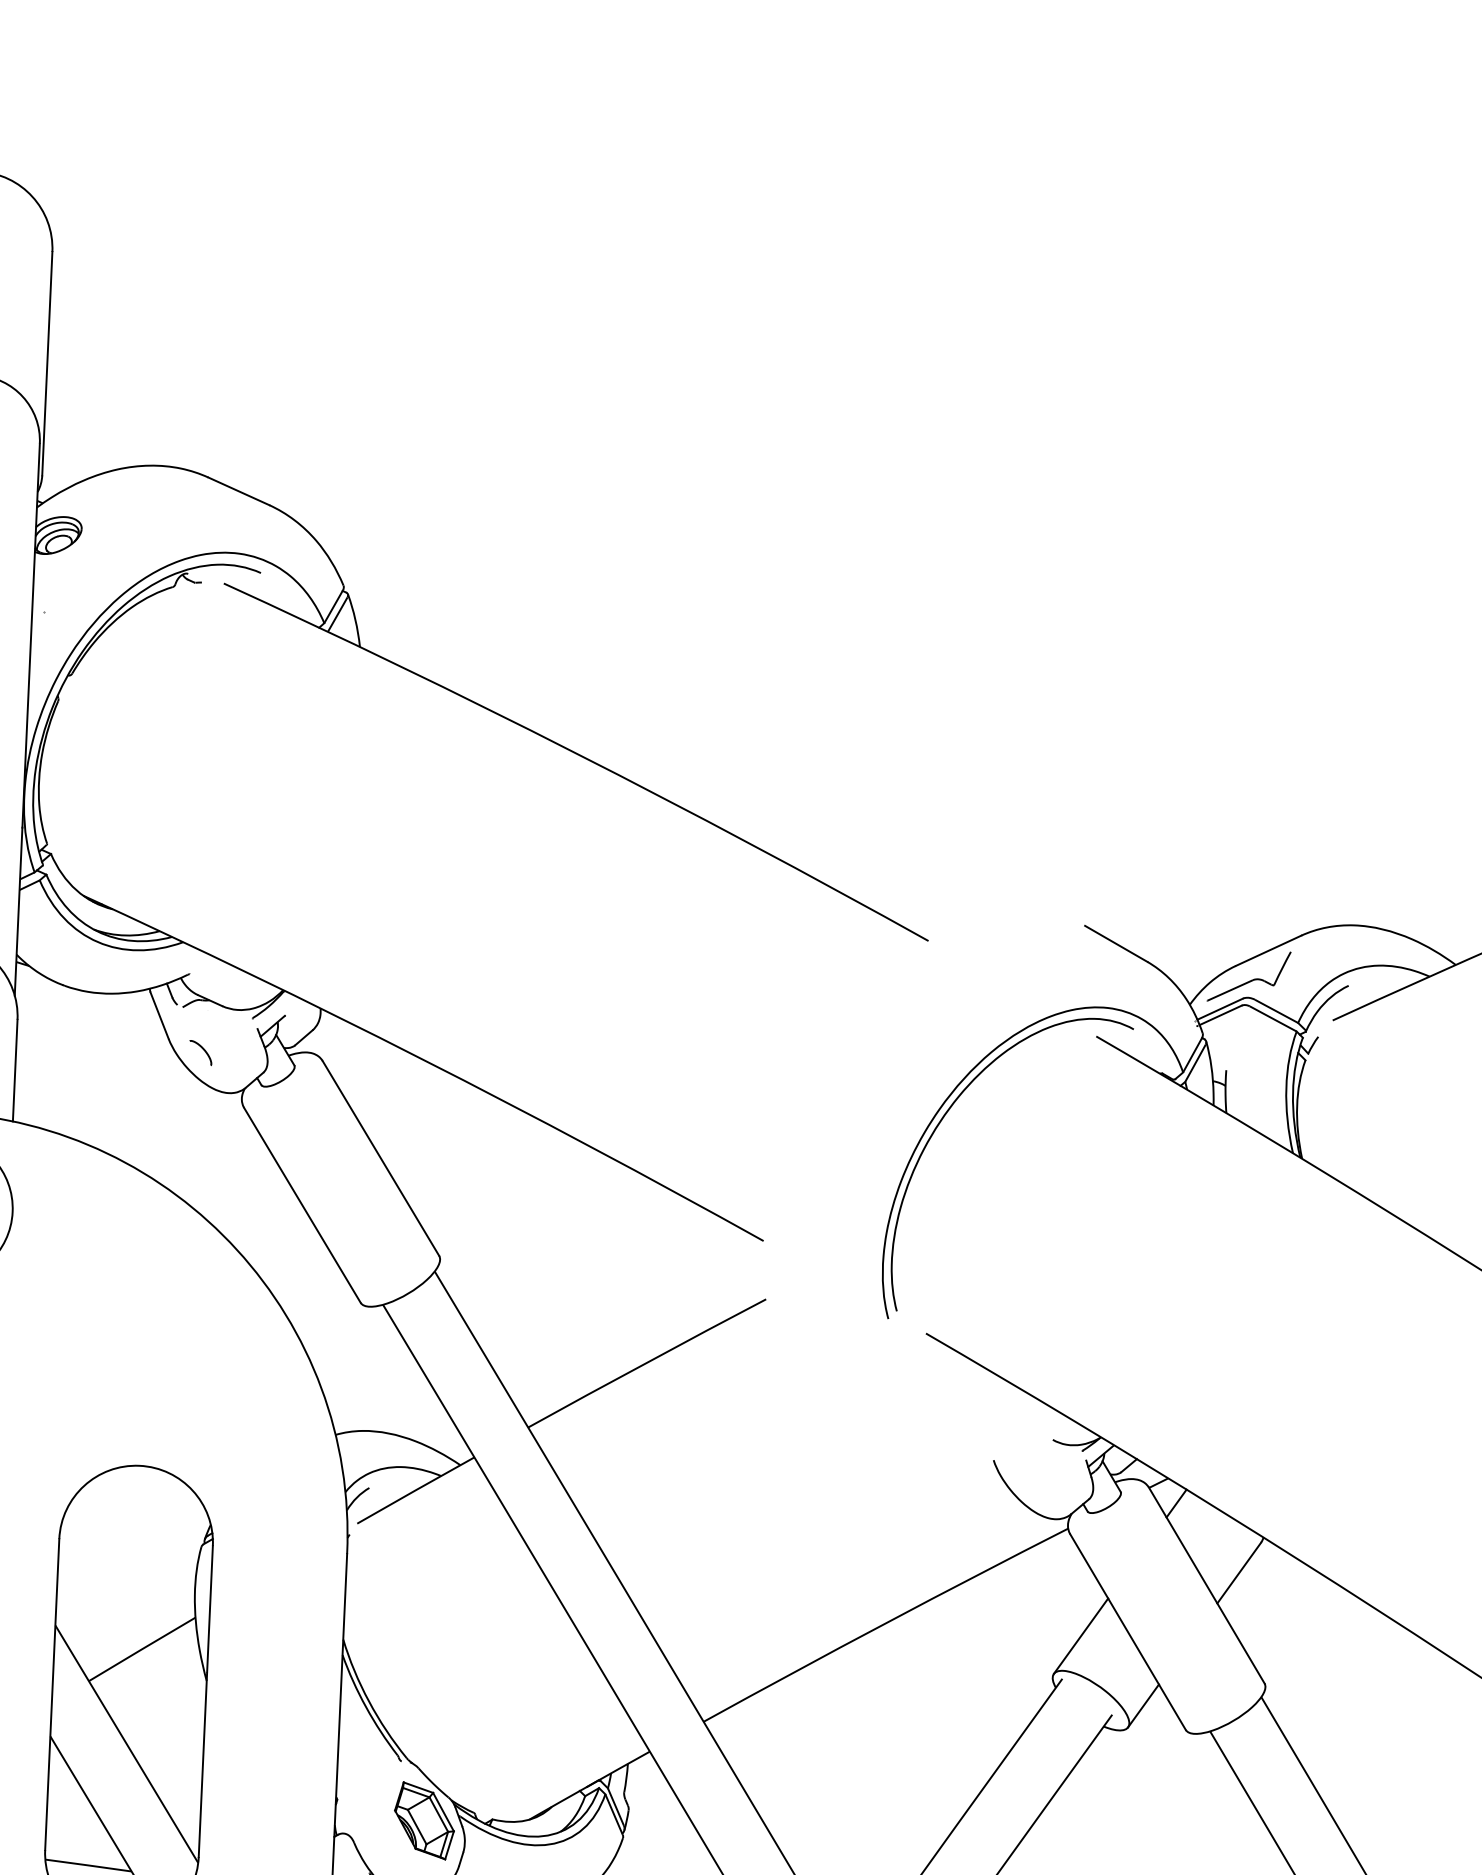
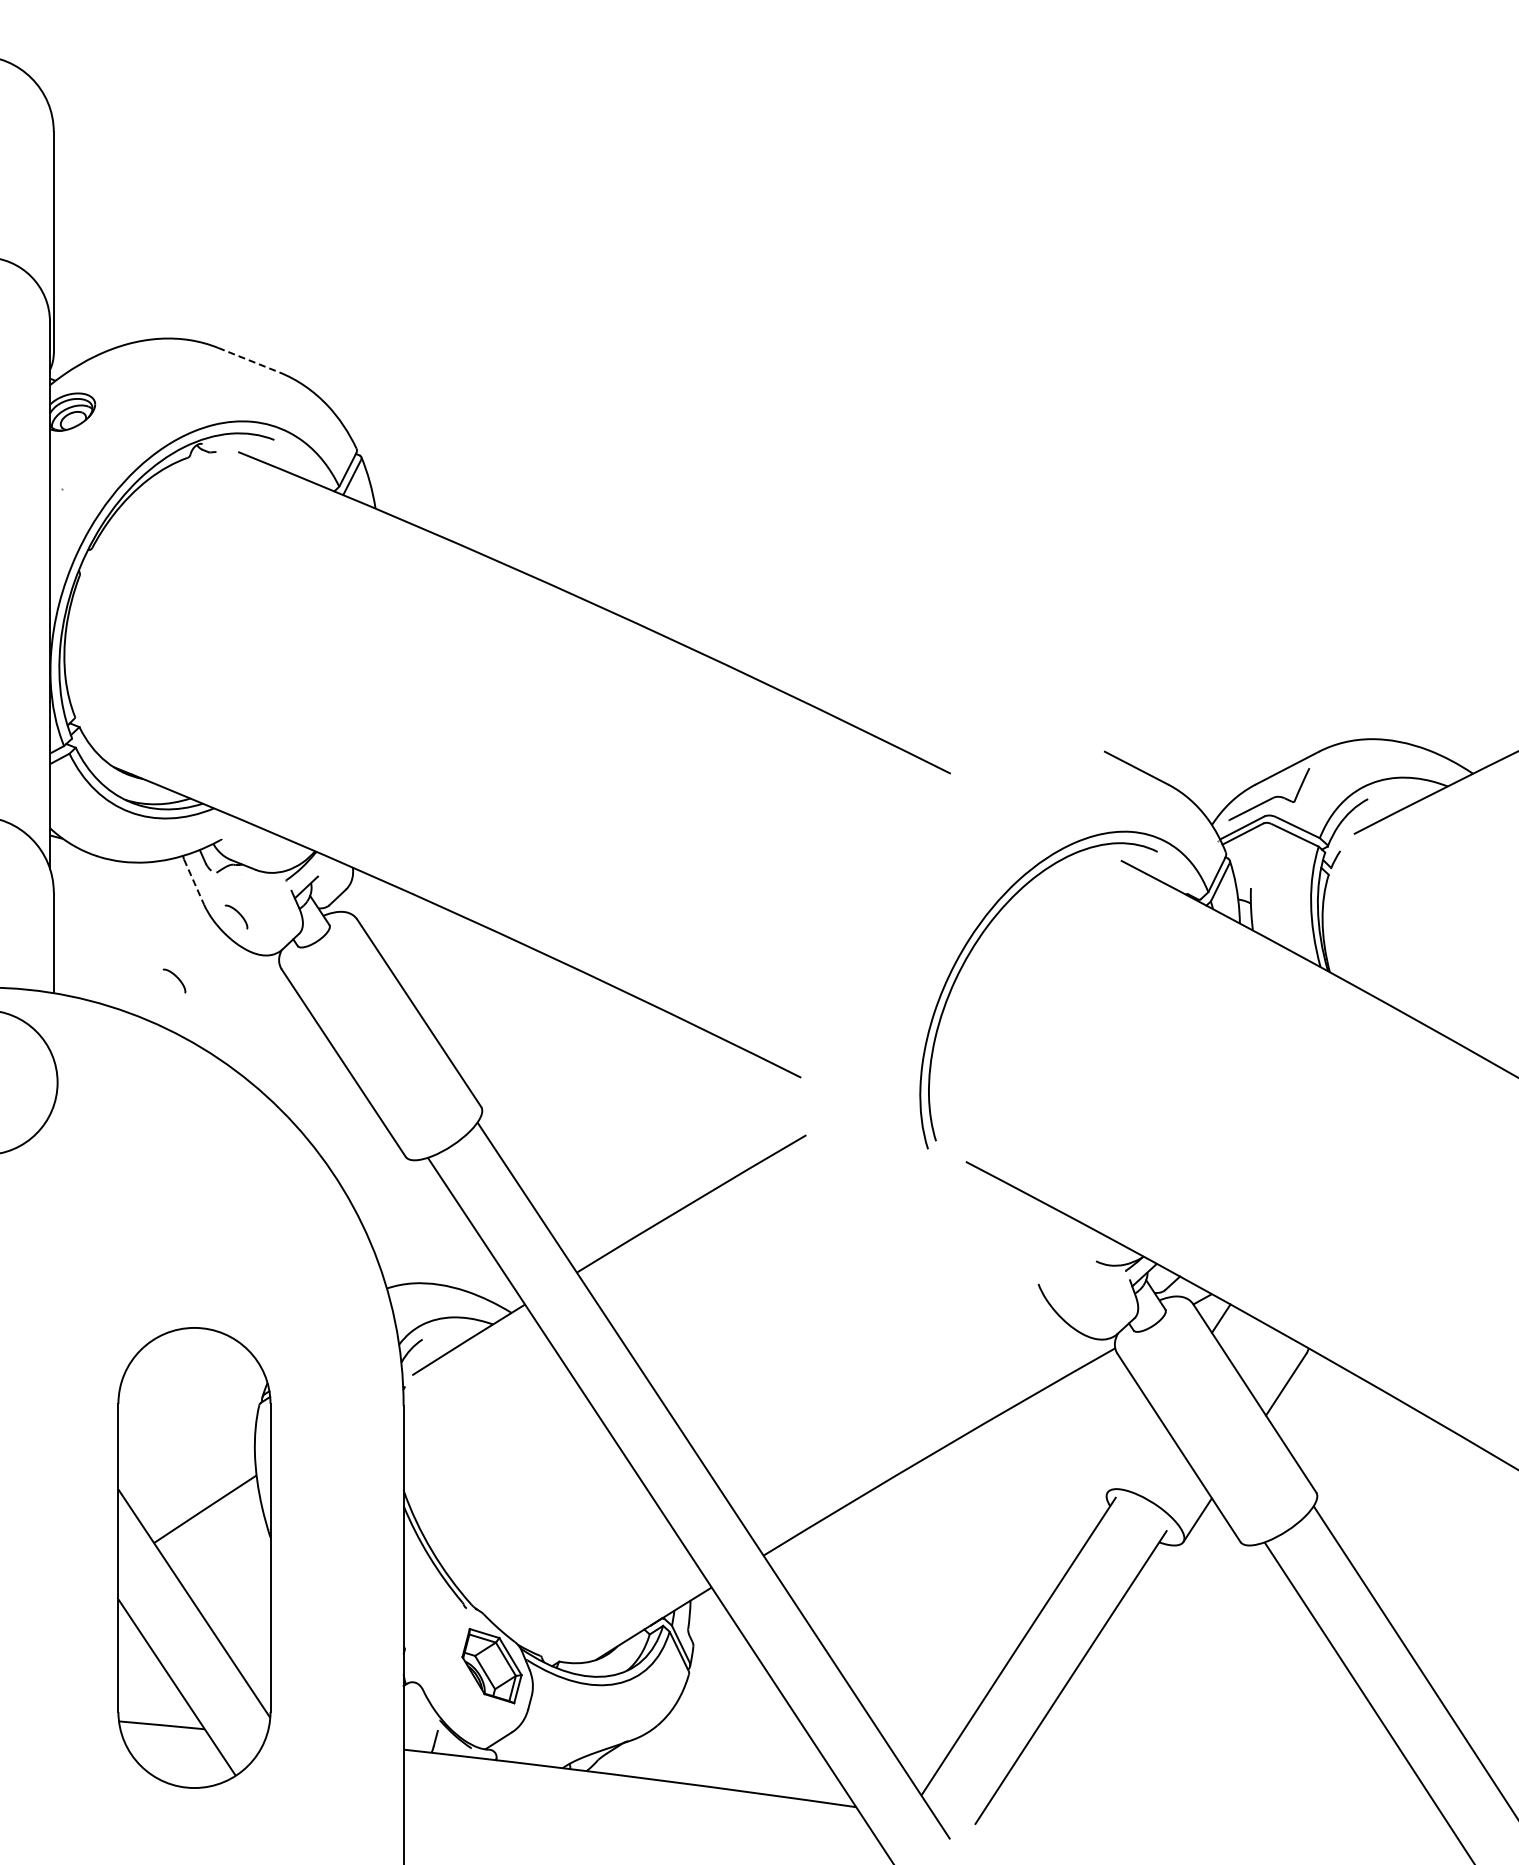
line: (239, 491) -> (249, 360), solid -> dashed
line: (160, 1016) -> (194, 882), solid -> dashed
curve: (137, 1111) -> (176, 977), added
line: (1080, 1635) -> (1132, 1453), removed

